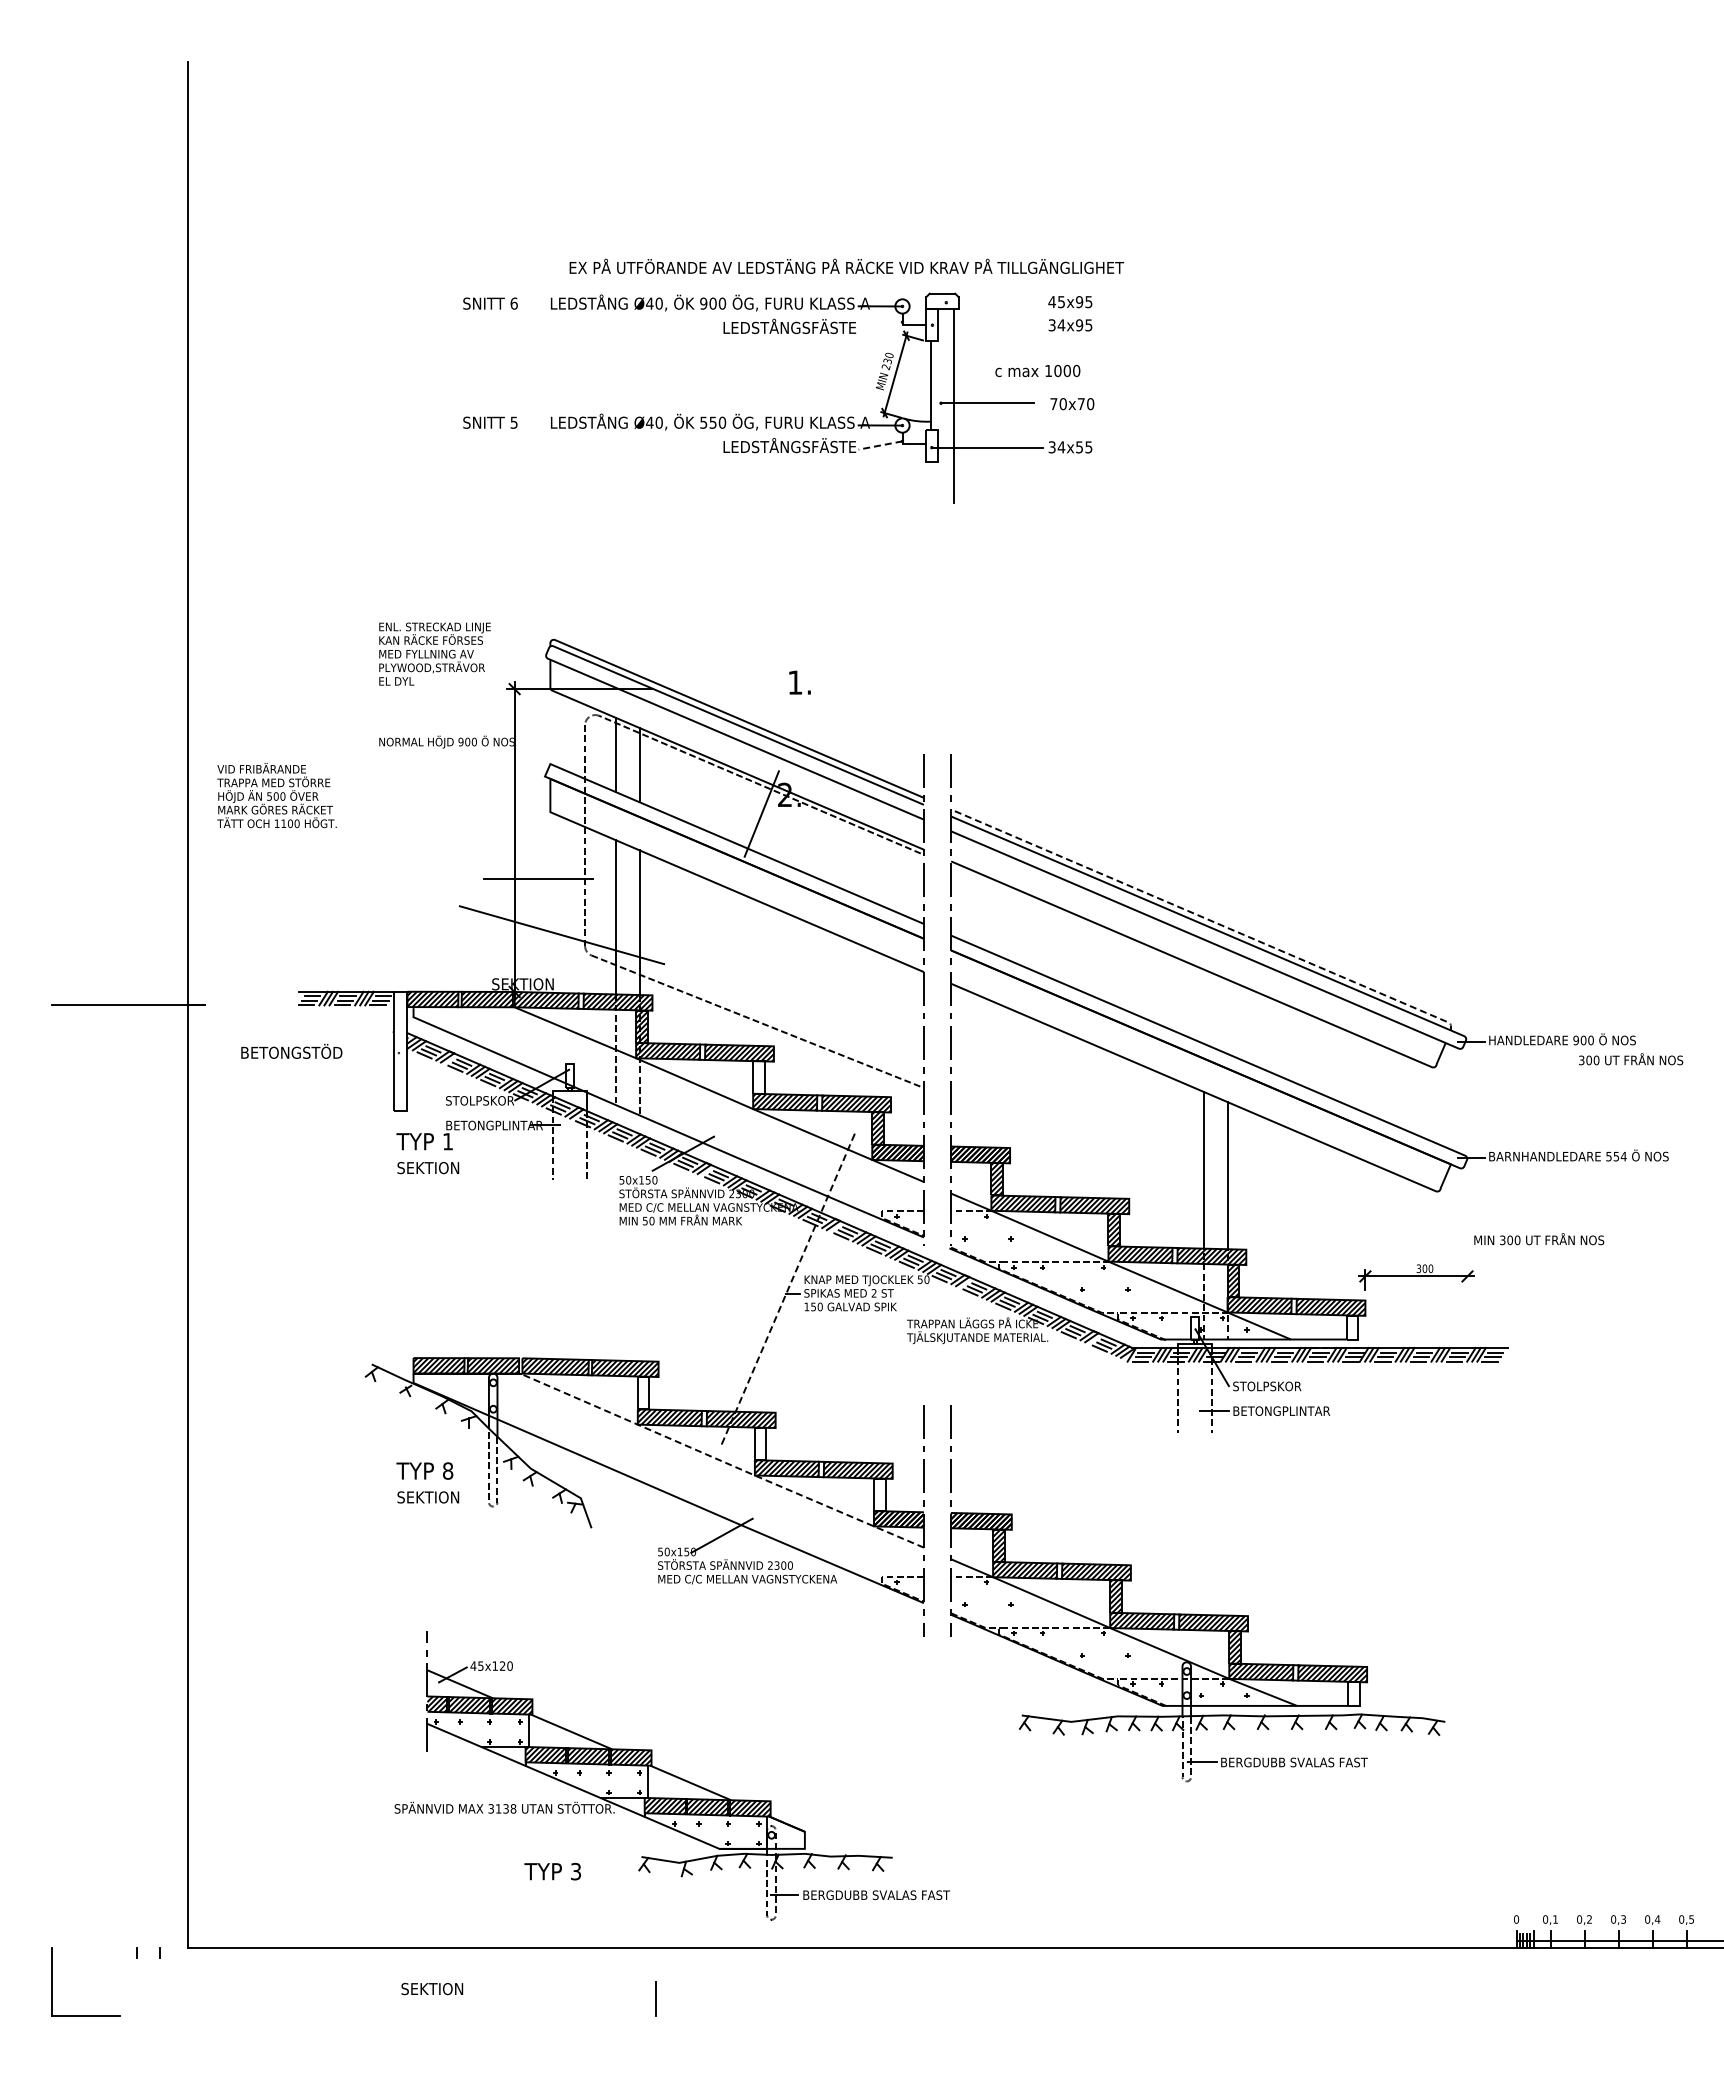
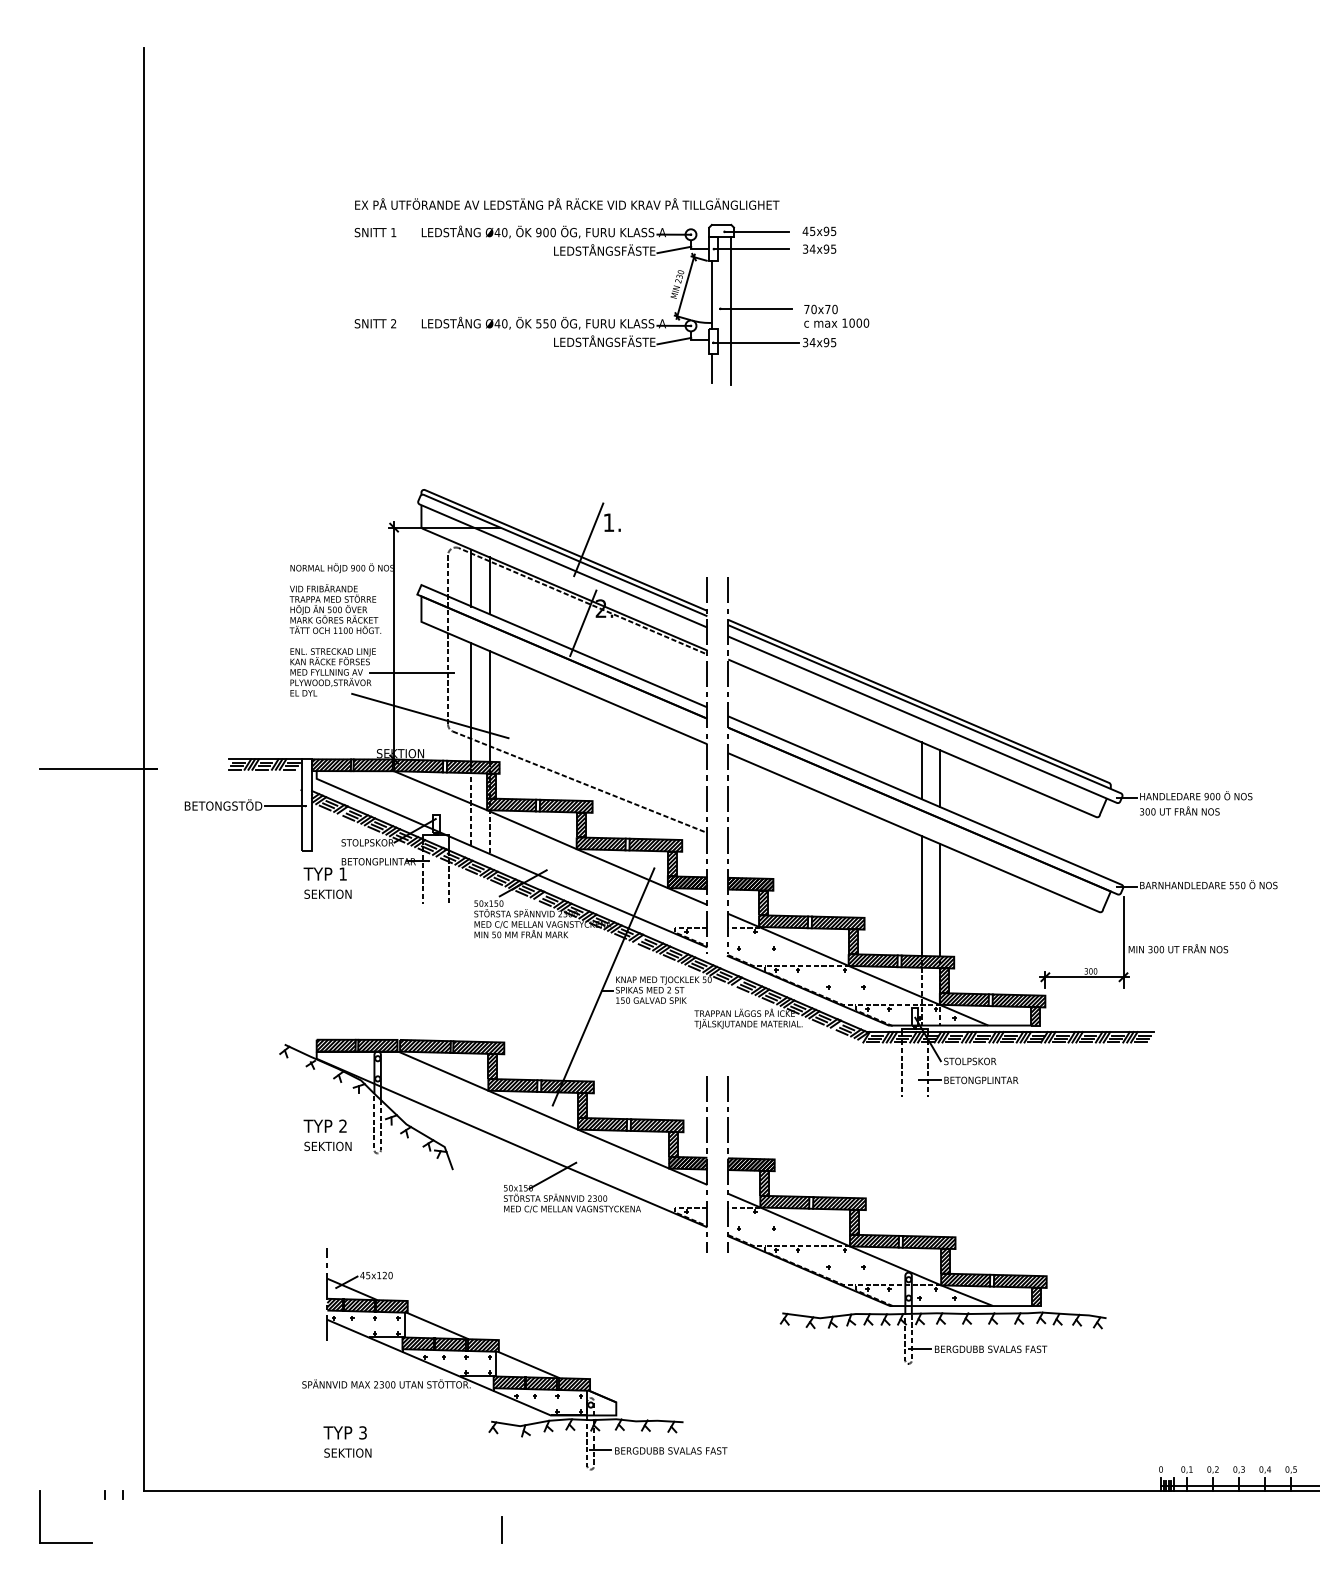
text: (846, 265) -> (566, 203), moved
line: (988, 302) -> (756, 231), added
text: (513, 303) -> (393, 232), 6 -> 1
line: (981, 325) -> (751, 249), added
line: (880, 326) -> (674, 250), added
text: (1037, 370) -> (836, 322), moved
text: (513, 422) -> (393, 323), 5 -> 2
line: (880, 445) -> (674, 341), dashed -> solid
text: (1079, 447) -> (826, 342), 34x55 -> 34x95
line: (930, 481) -> (712, 368), added
text: (434, 653) -> (332, 671), moved
line: (768, 704) -> (588, 539), added
text: (276, 795) -> (335, 609), moved
line: (1207, 919) -> (924, 704), dashed -> solid
line: (1203, 1006) -> (921, 770), added
line: (1227, 1016) -> (939, 778), added
line: (371, 1053) -> (284, 806), added
text: (1631, 1059) -> (1180, 811), moved
hatch: (758, 1077) -> (580, 824), added
text: (1623, 1156) -> (1242, 885), 554 -> 550
line: (1467, 1230) -> (1123, 942), added
line: (788, 1289) -> (603, 987), dashed -> solid
hatch: (1352, 1327) -> (1035, 1016), added
hatch: (643, 1393) -> (492, 1066), added
hatch: (760, 1443) -> (582, 1105), added
line: (722, 1461) -> (553, 1118), dashed -> solid
text: (448, 1470) -> (343, 1125), 8 -> 2
hatch: (879, 1494) -> (673, 1144), added
hatch: (1353, 1693) -> (1036, 1296), added
text: (502, 1808) -> (384, 1384), 3138 -> 2300
text: (552, 1871) -> (344, 1432), moved
text: (432, 1989) -> (348, 1453), moved

